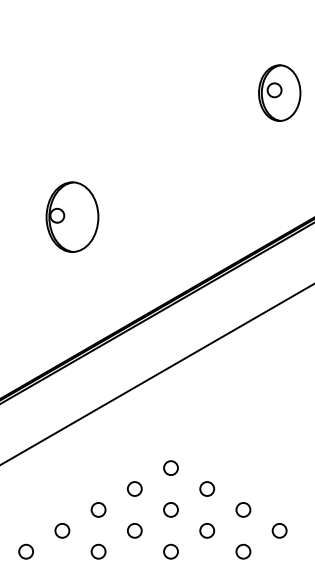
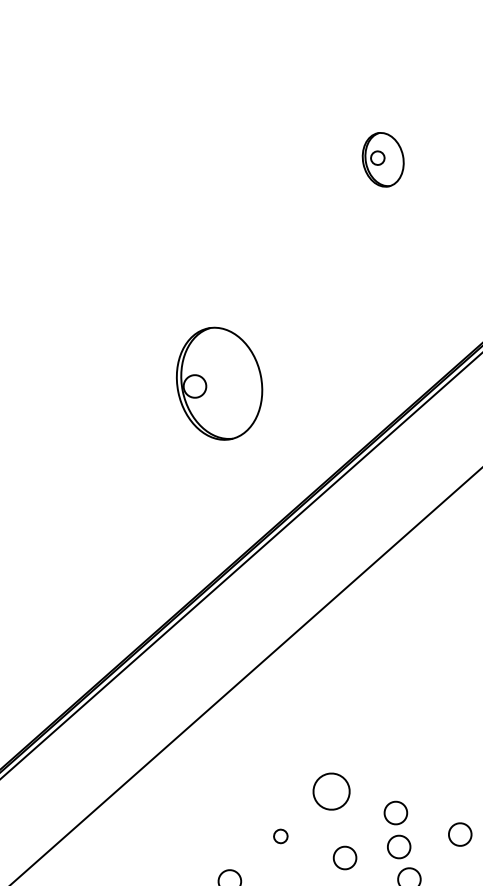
part: (279, 92) -> (382, 159), size x0.6
part: (72, 216) -> (219, 382), moved
circle: (170, 467) -> (330, 790), size x1.6
circle: (134, 488) -> (280, 835), size x0.6
circle: (204, 509) -> (398, 846), added

